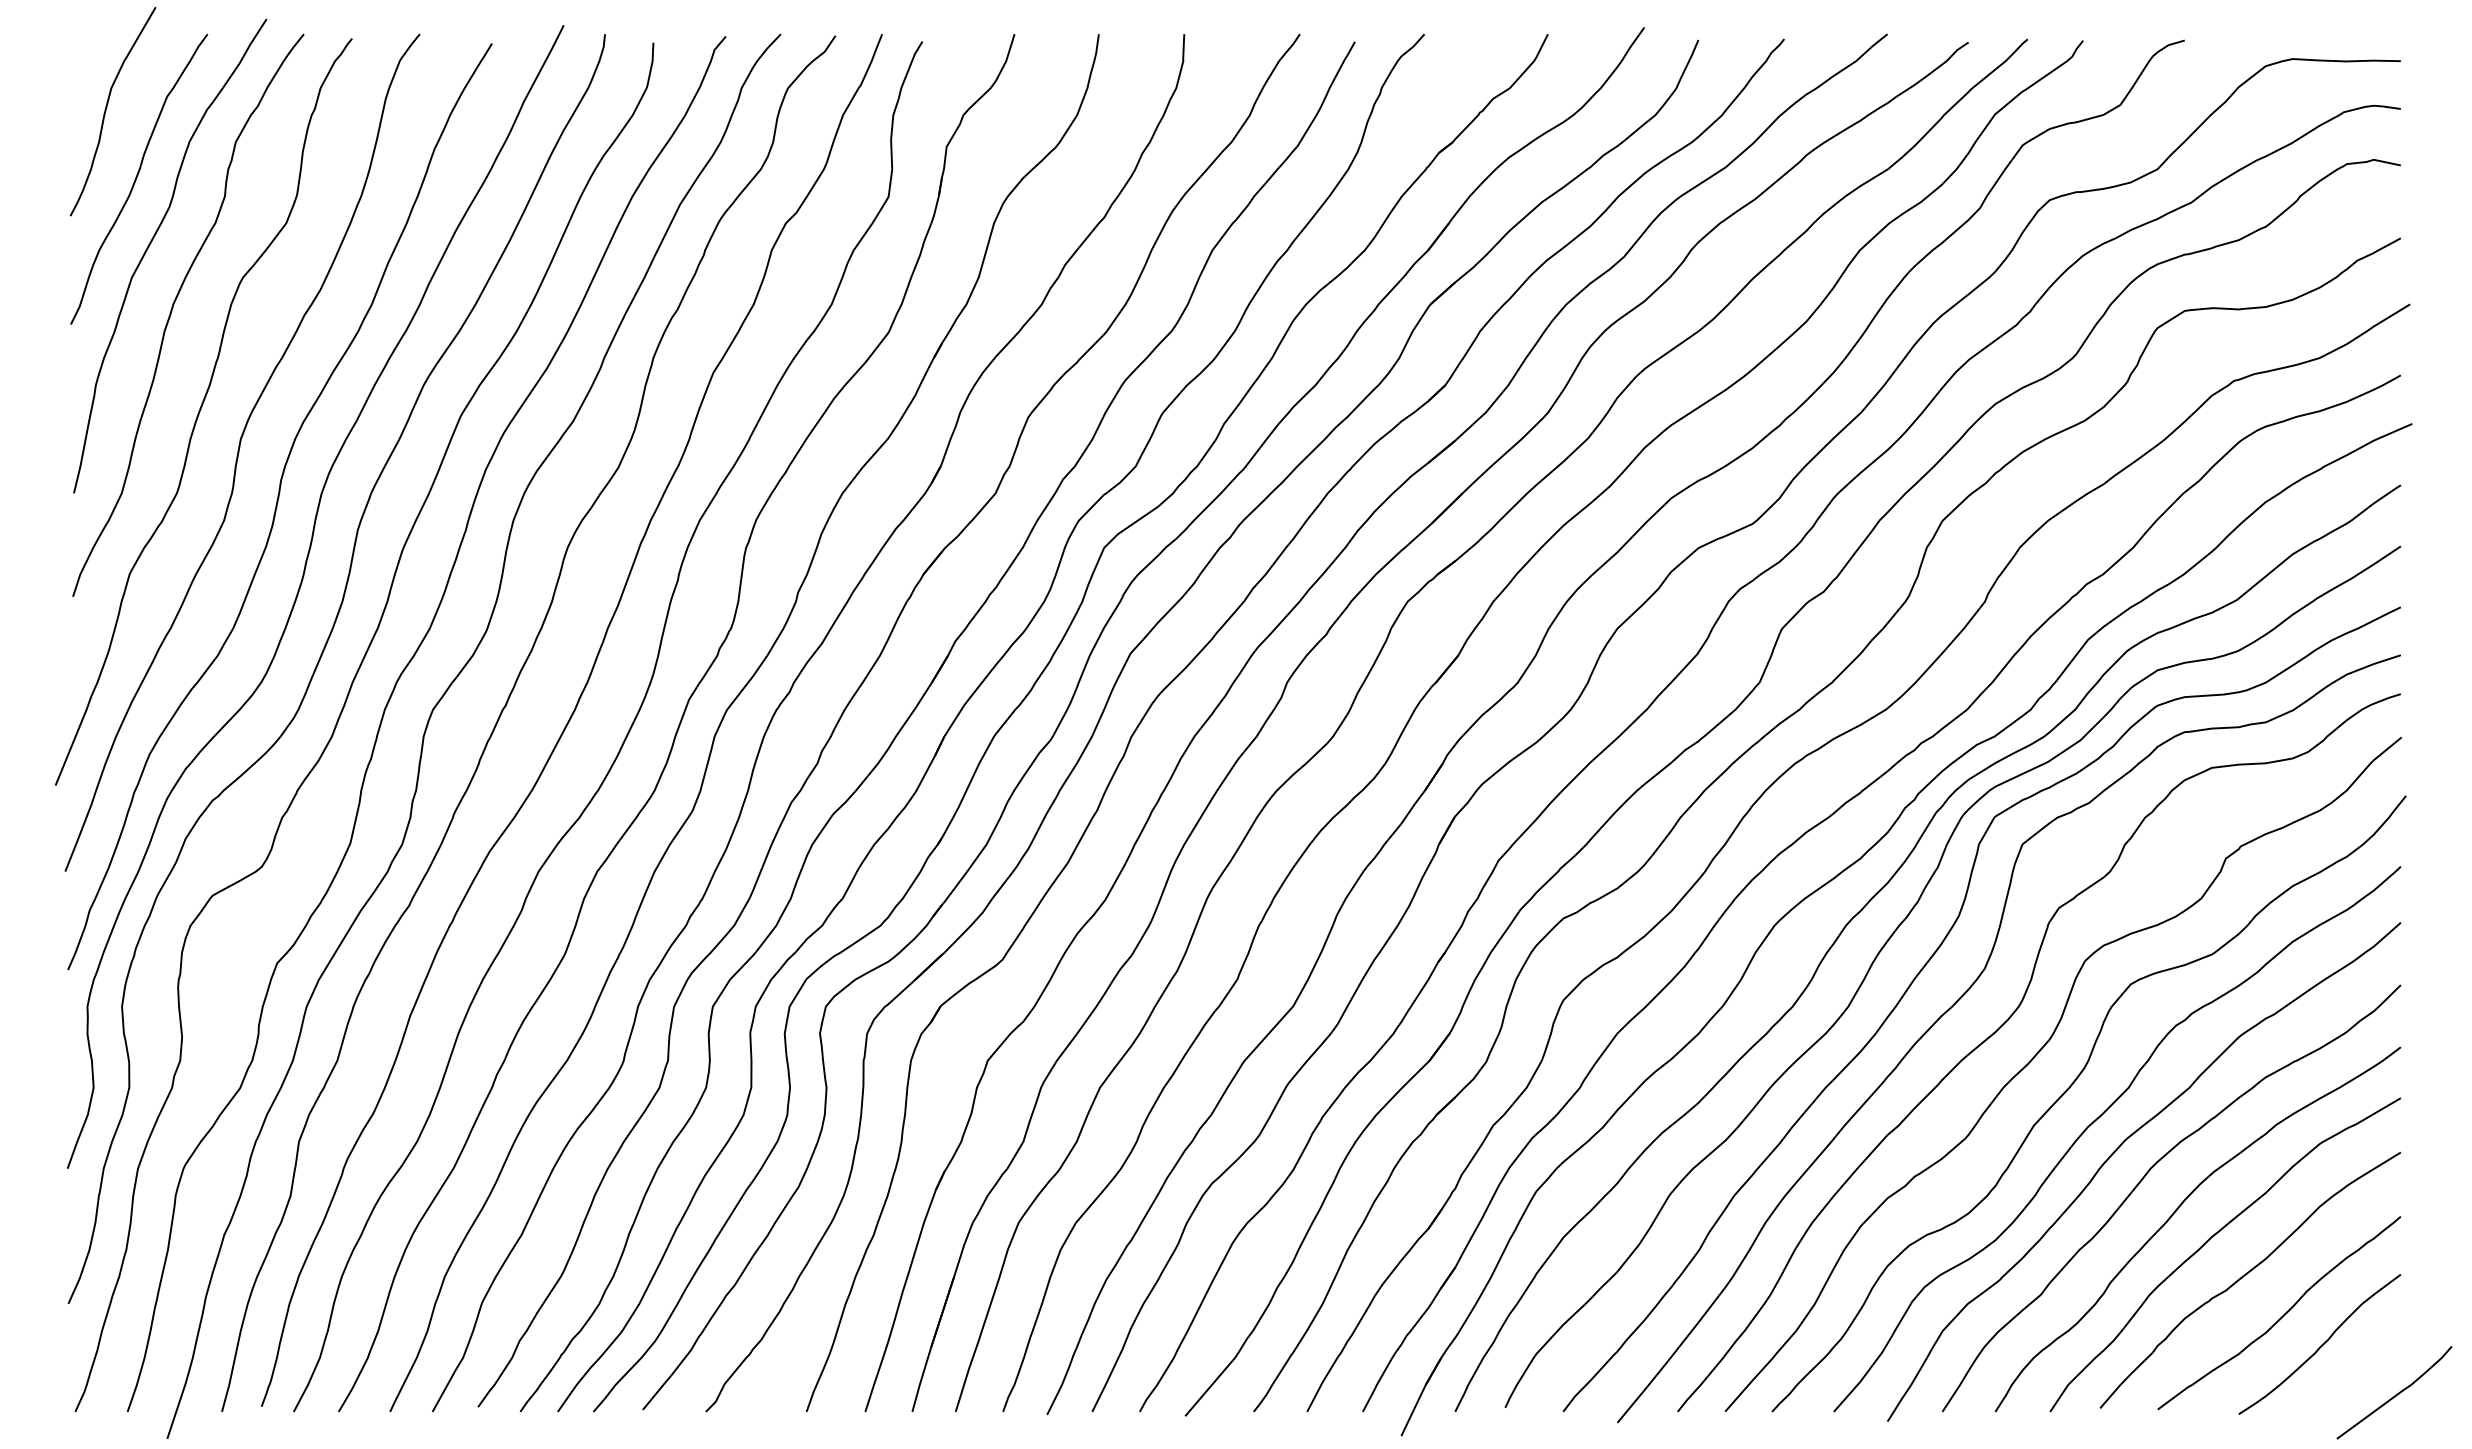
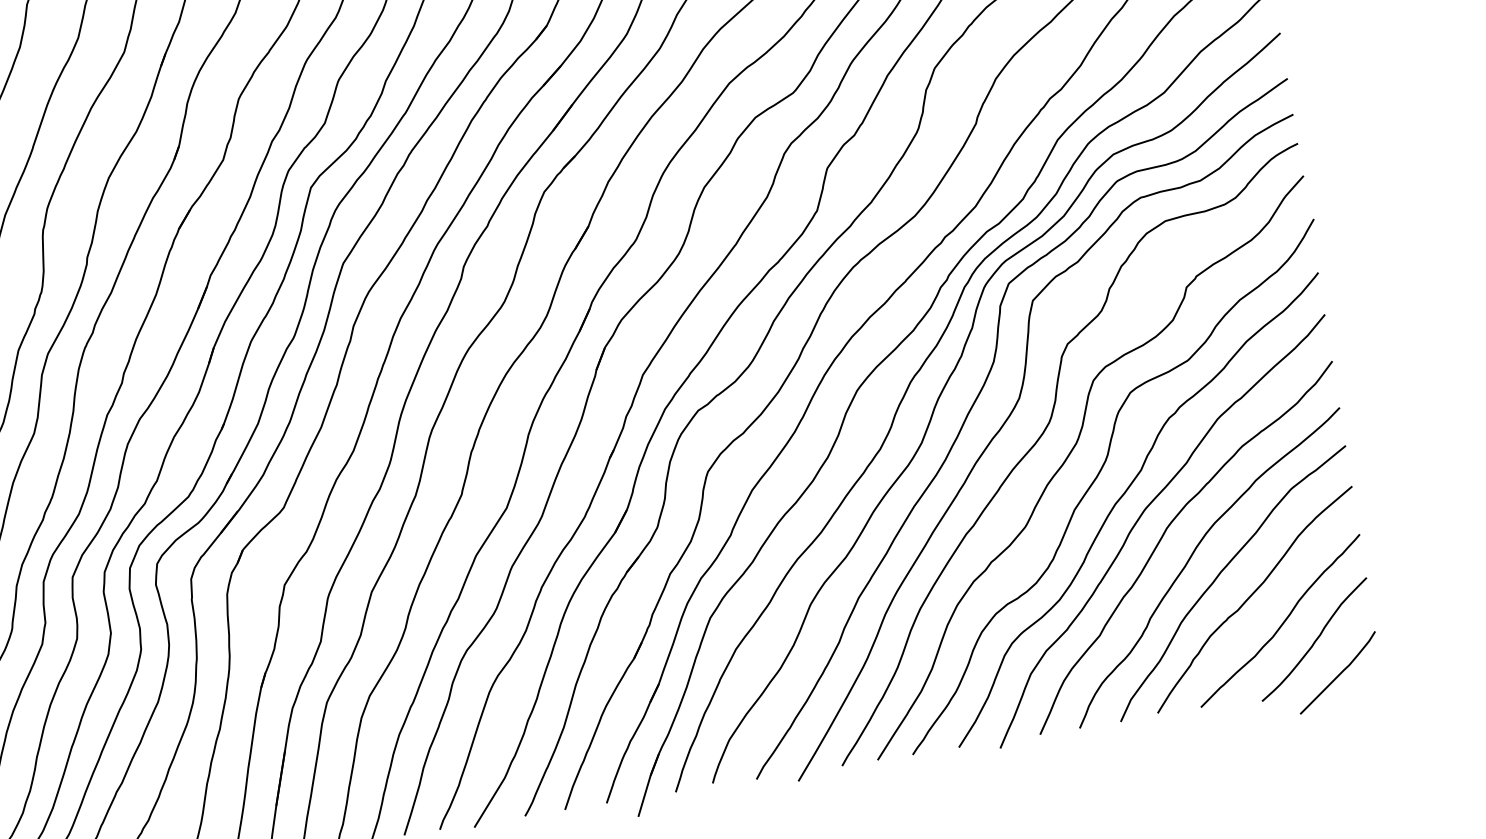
curve: (2395, 1394) -> (1338, 674), moved

